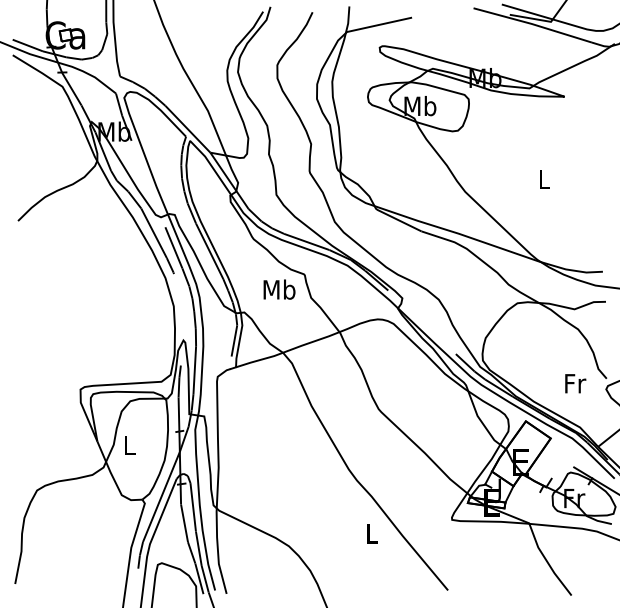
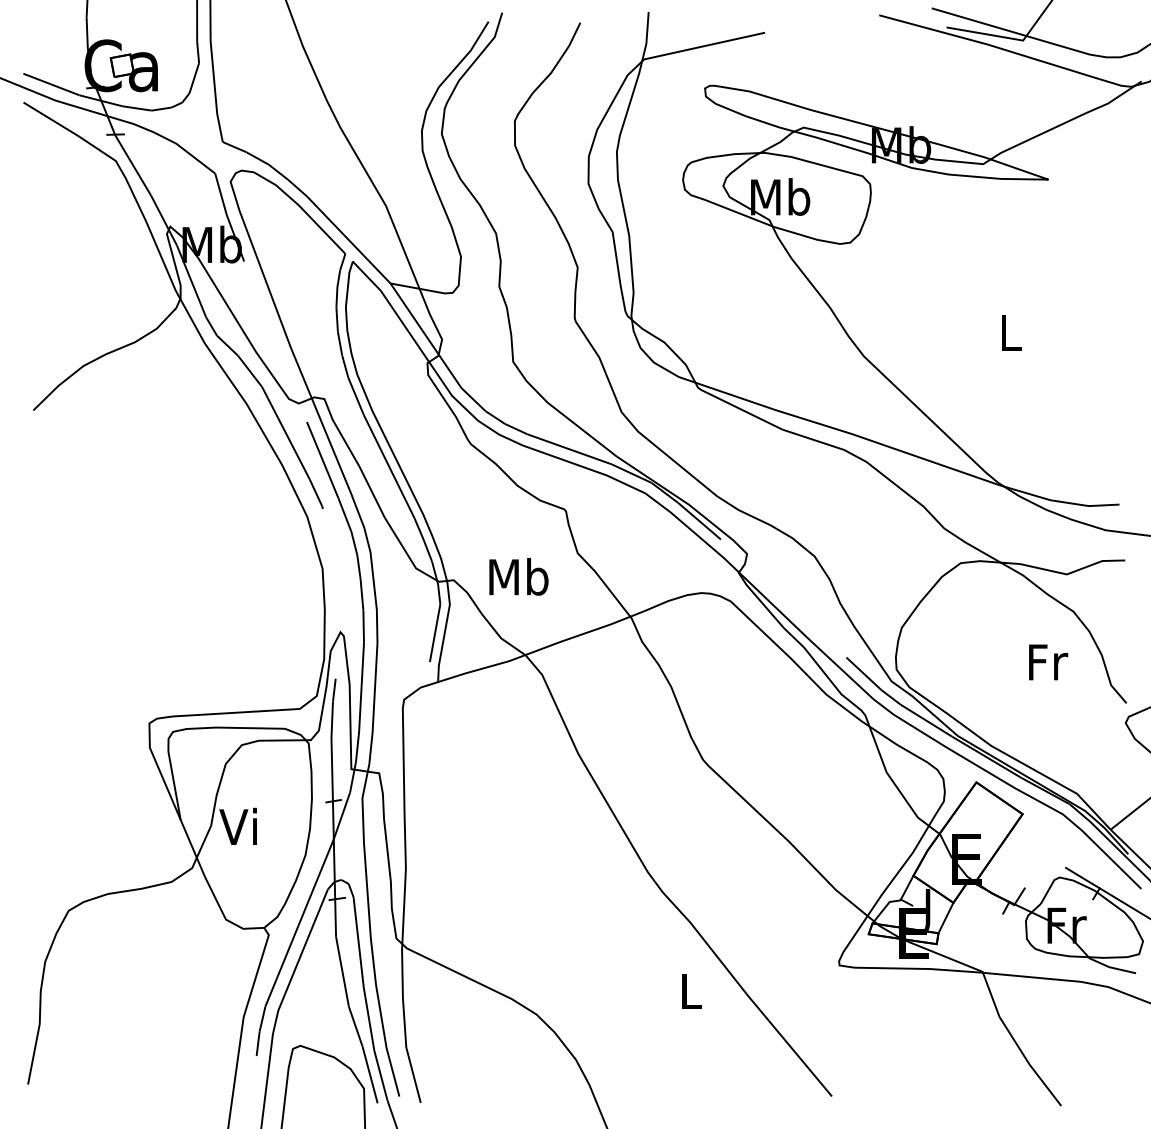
text: (279, 289) -> (518, 576), moved
text: (575, 383) -> (1048, 661), moved
text: (128, 444) -> (238, 825), L -> Vi

